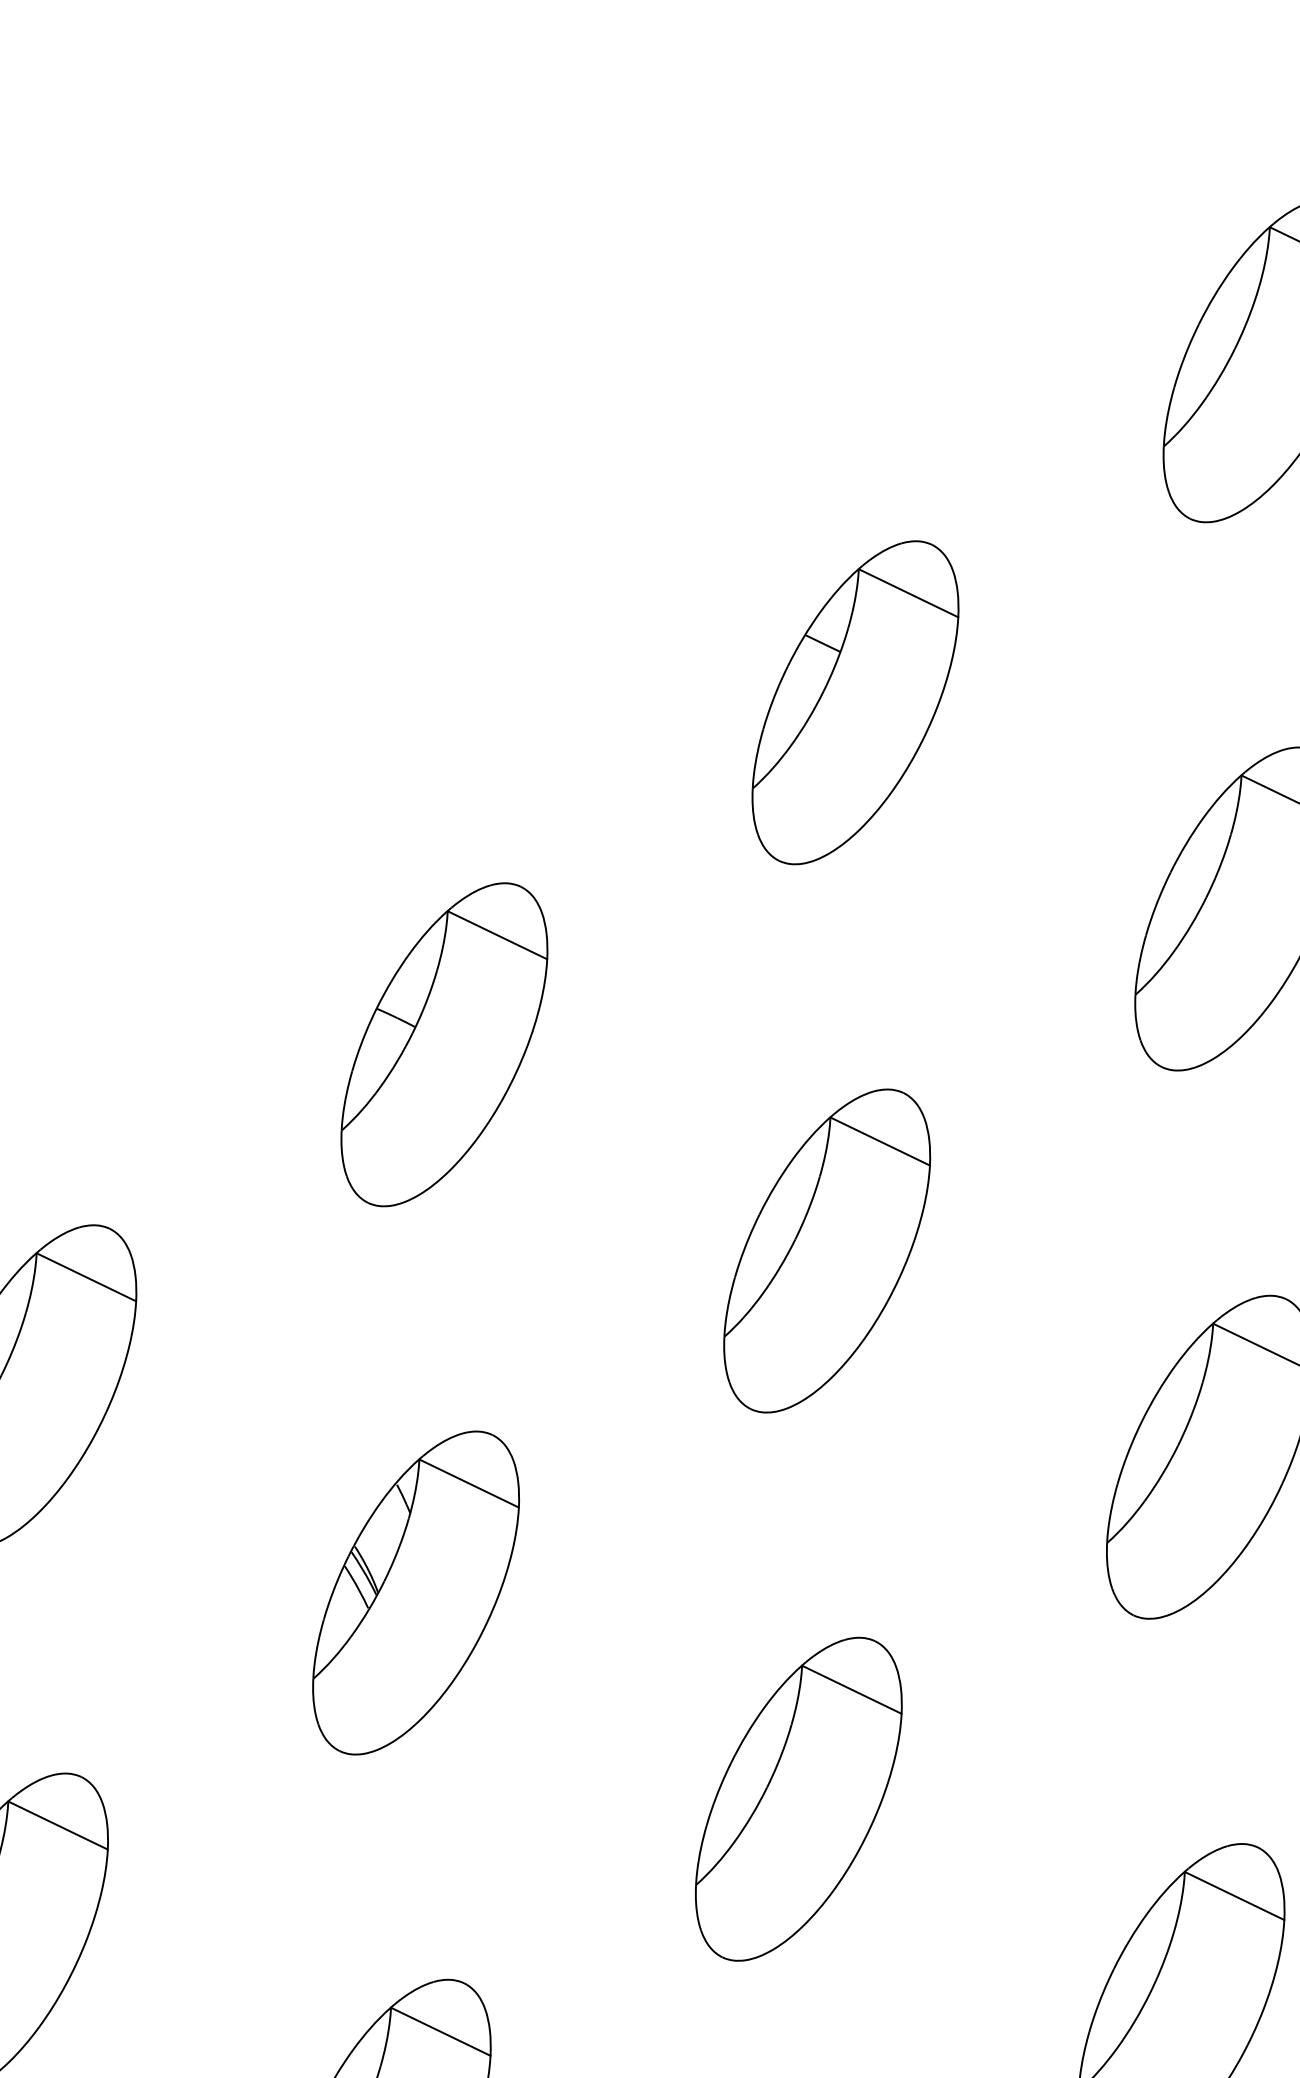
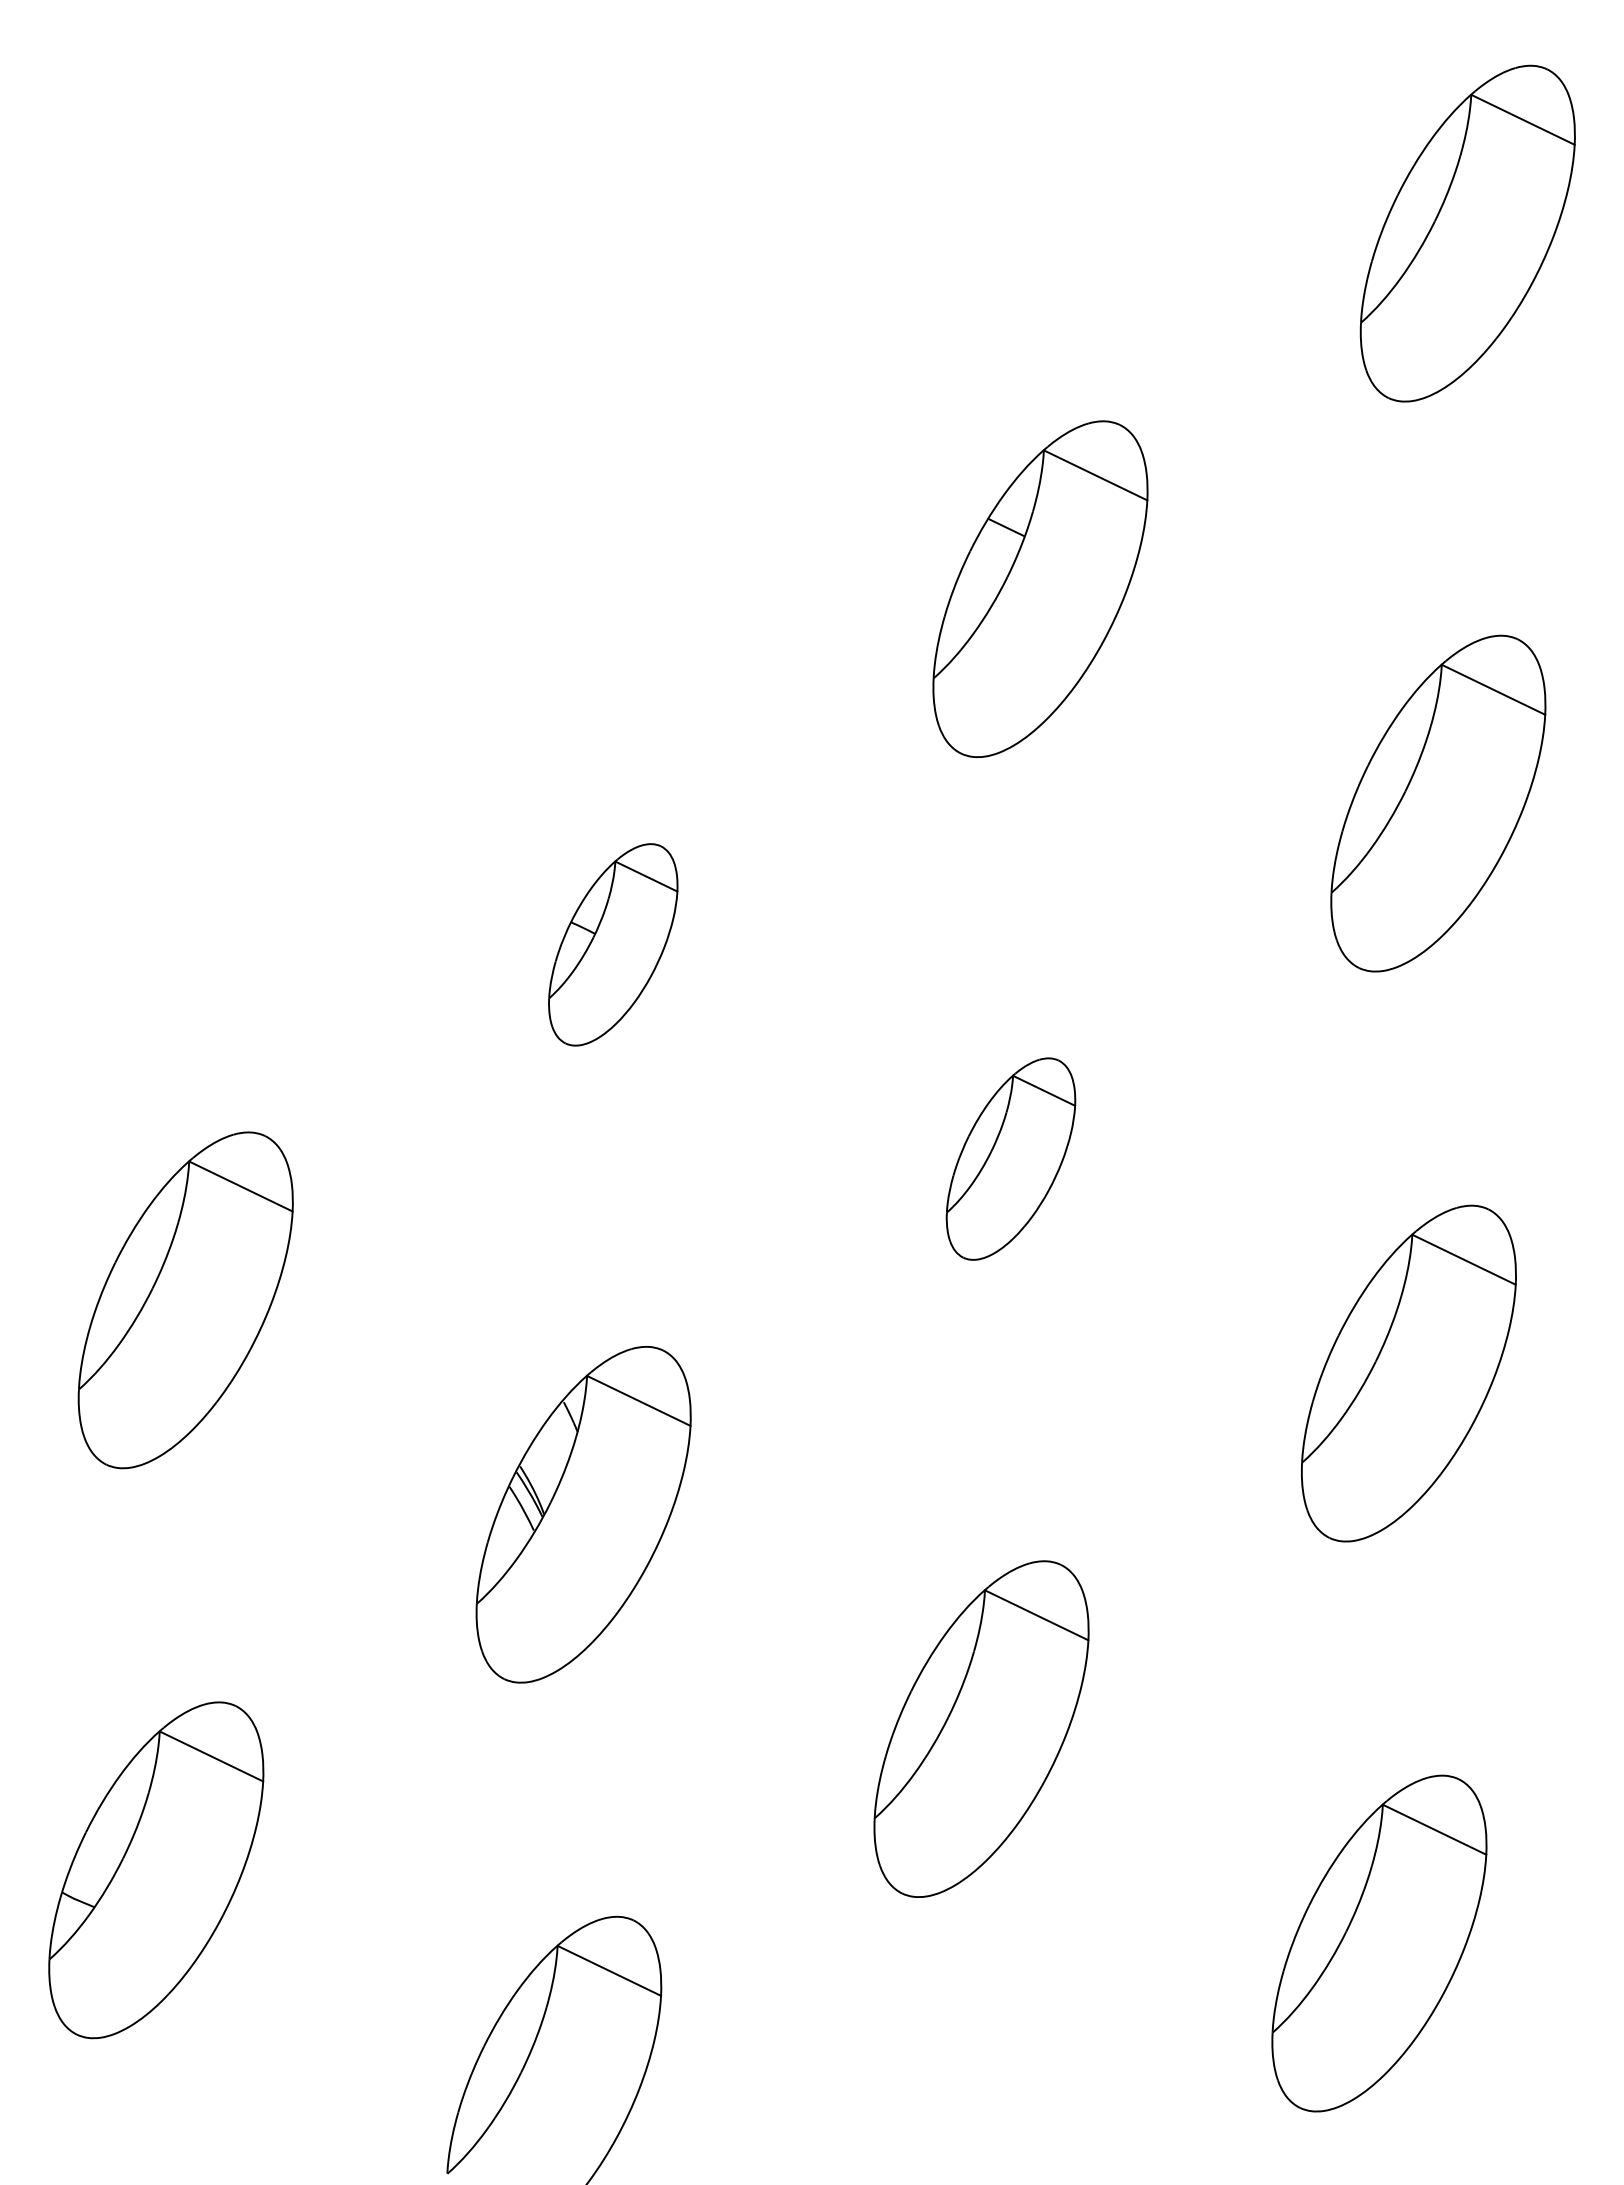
part: (444, 1044) -> (613, 944), size x0.6
part: (826, 1250) -> (1010, 1158), size x0.6

